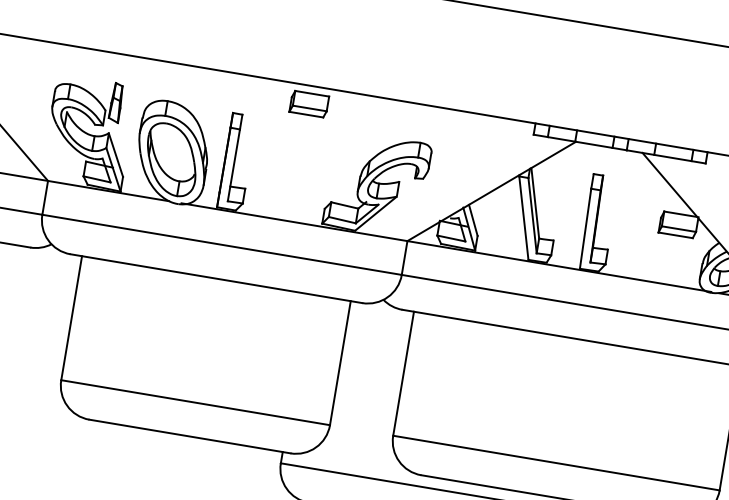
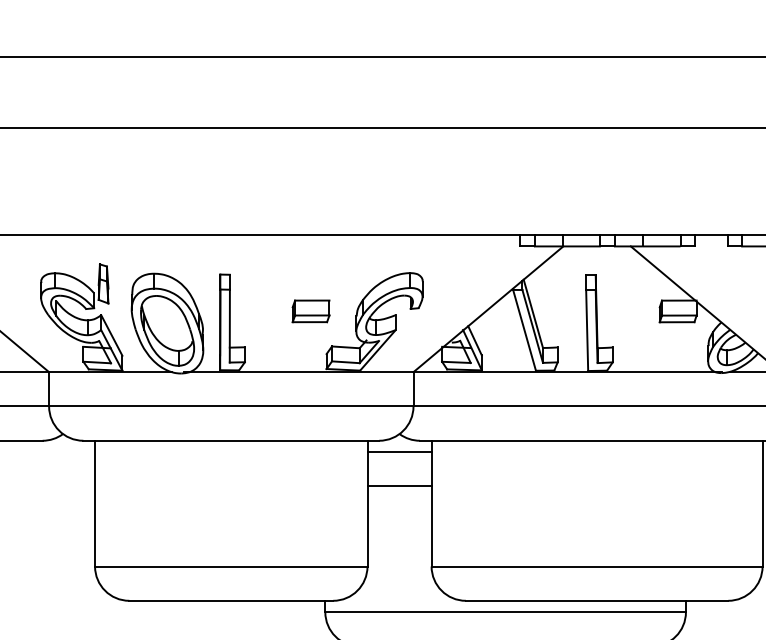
part: (308, 104) -> (310, 311), moved
line: (380, 318) -> (399, 452), added
line: (374, 351) -> (399, 486), added

